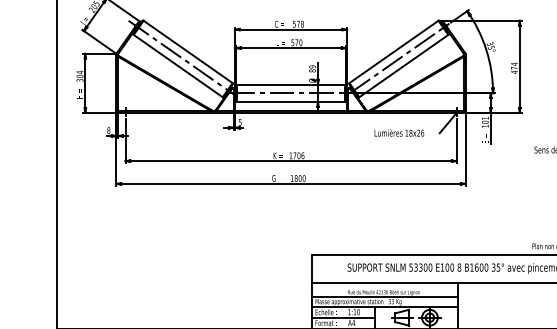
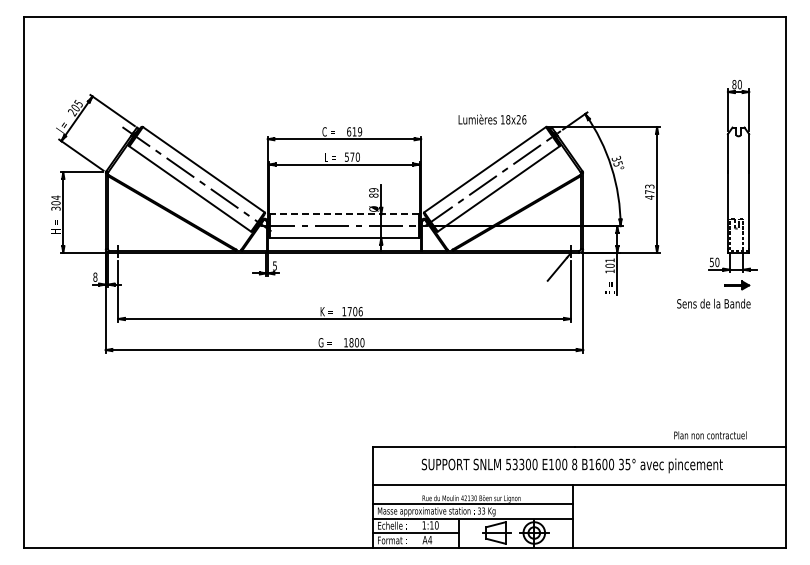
text: (298, 23) -> (354, 131), 578 -> 619
text: (514, 64) -> (649, 186), 474 -> 473
line: (290, 84) -> (343, 214), solid -> dashed
text: (399, 132) -> (492, 119), moved

